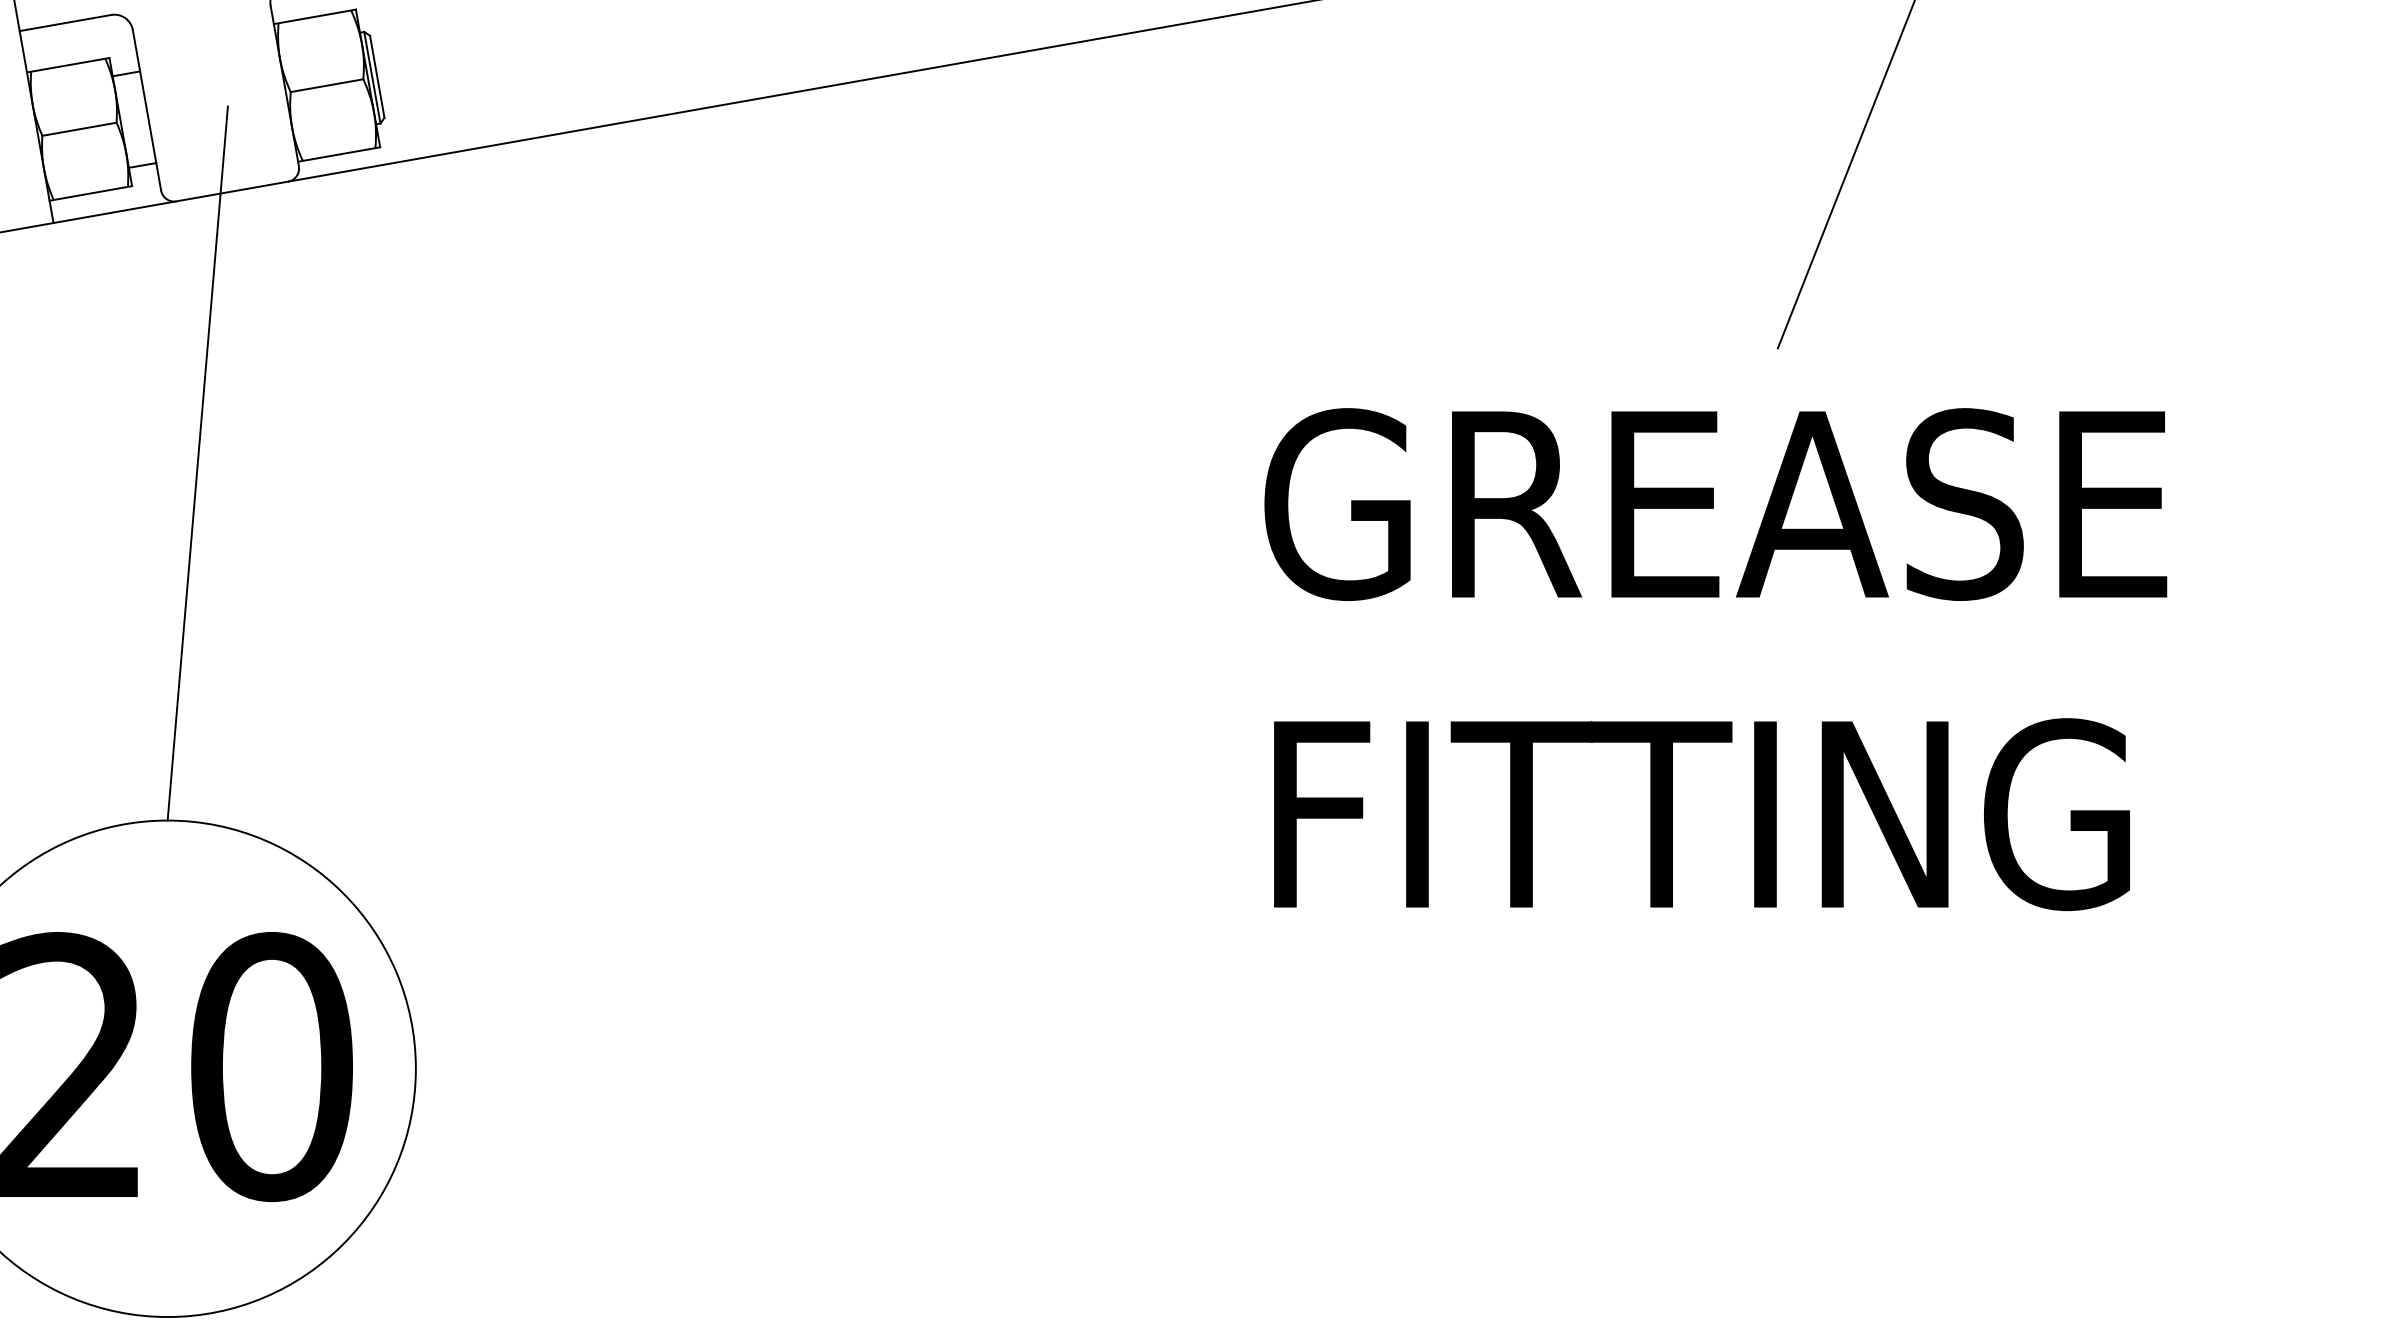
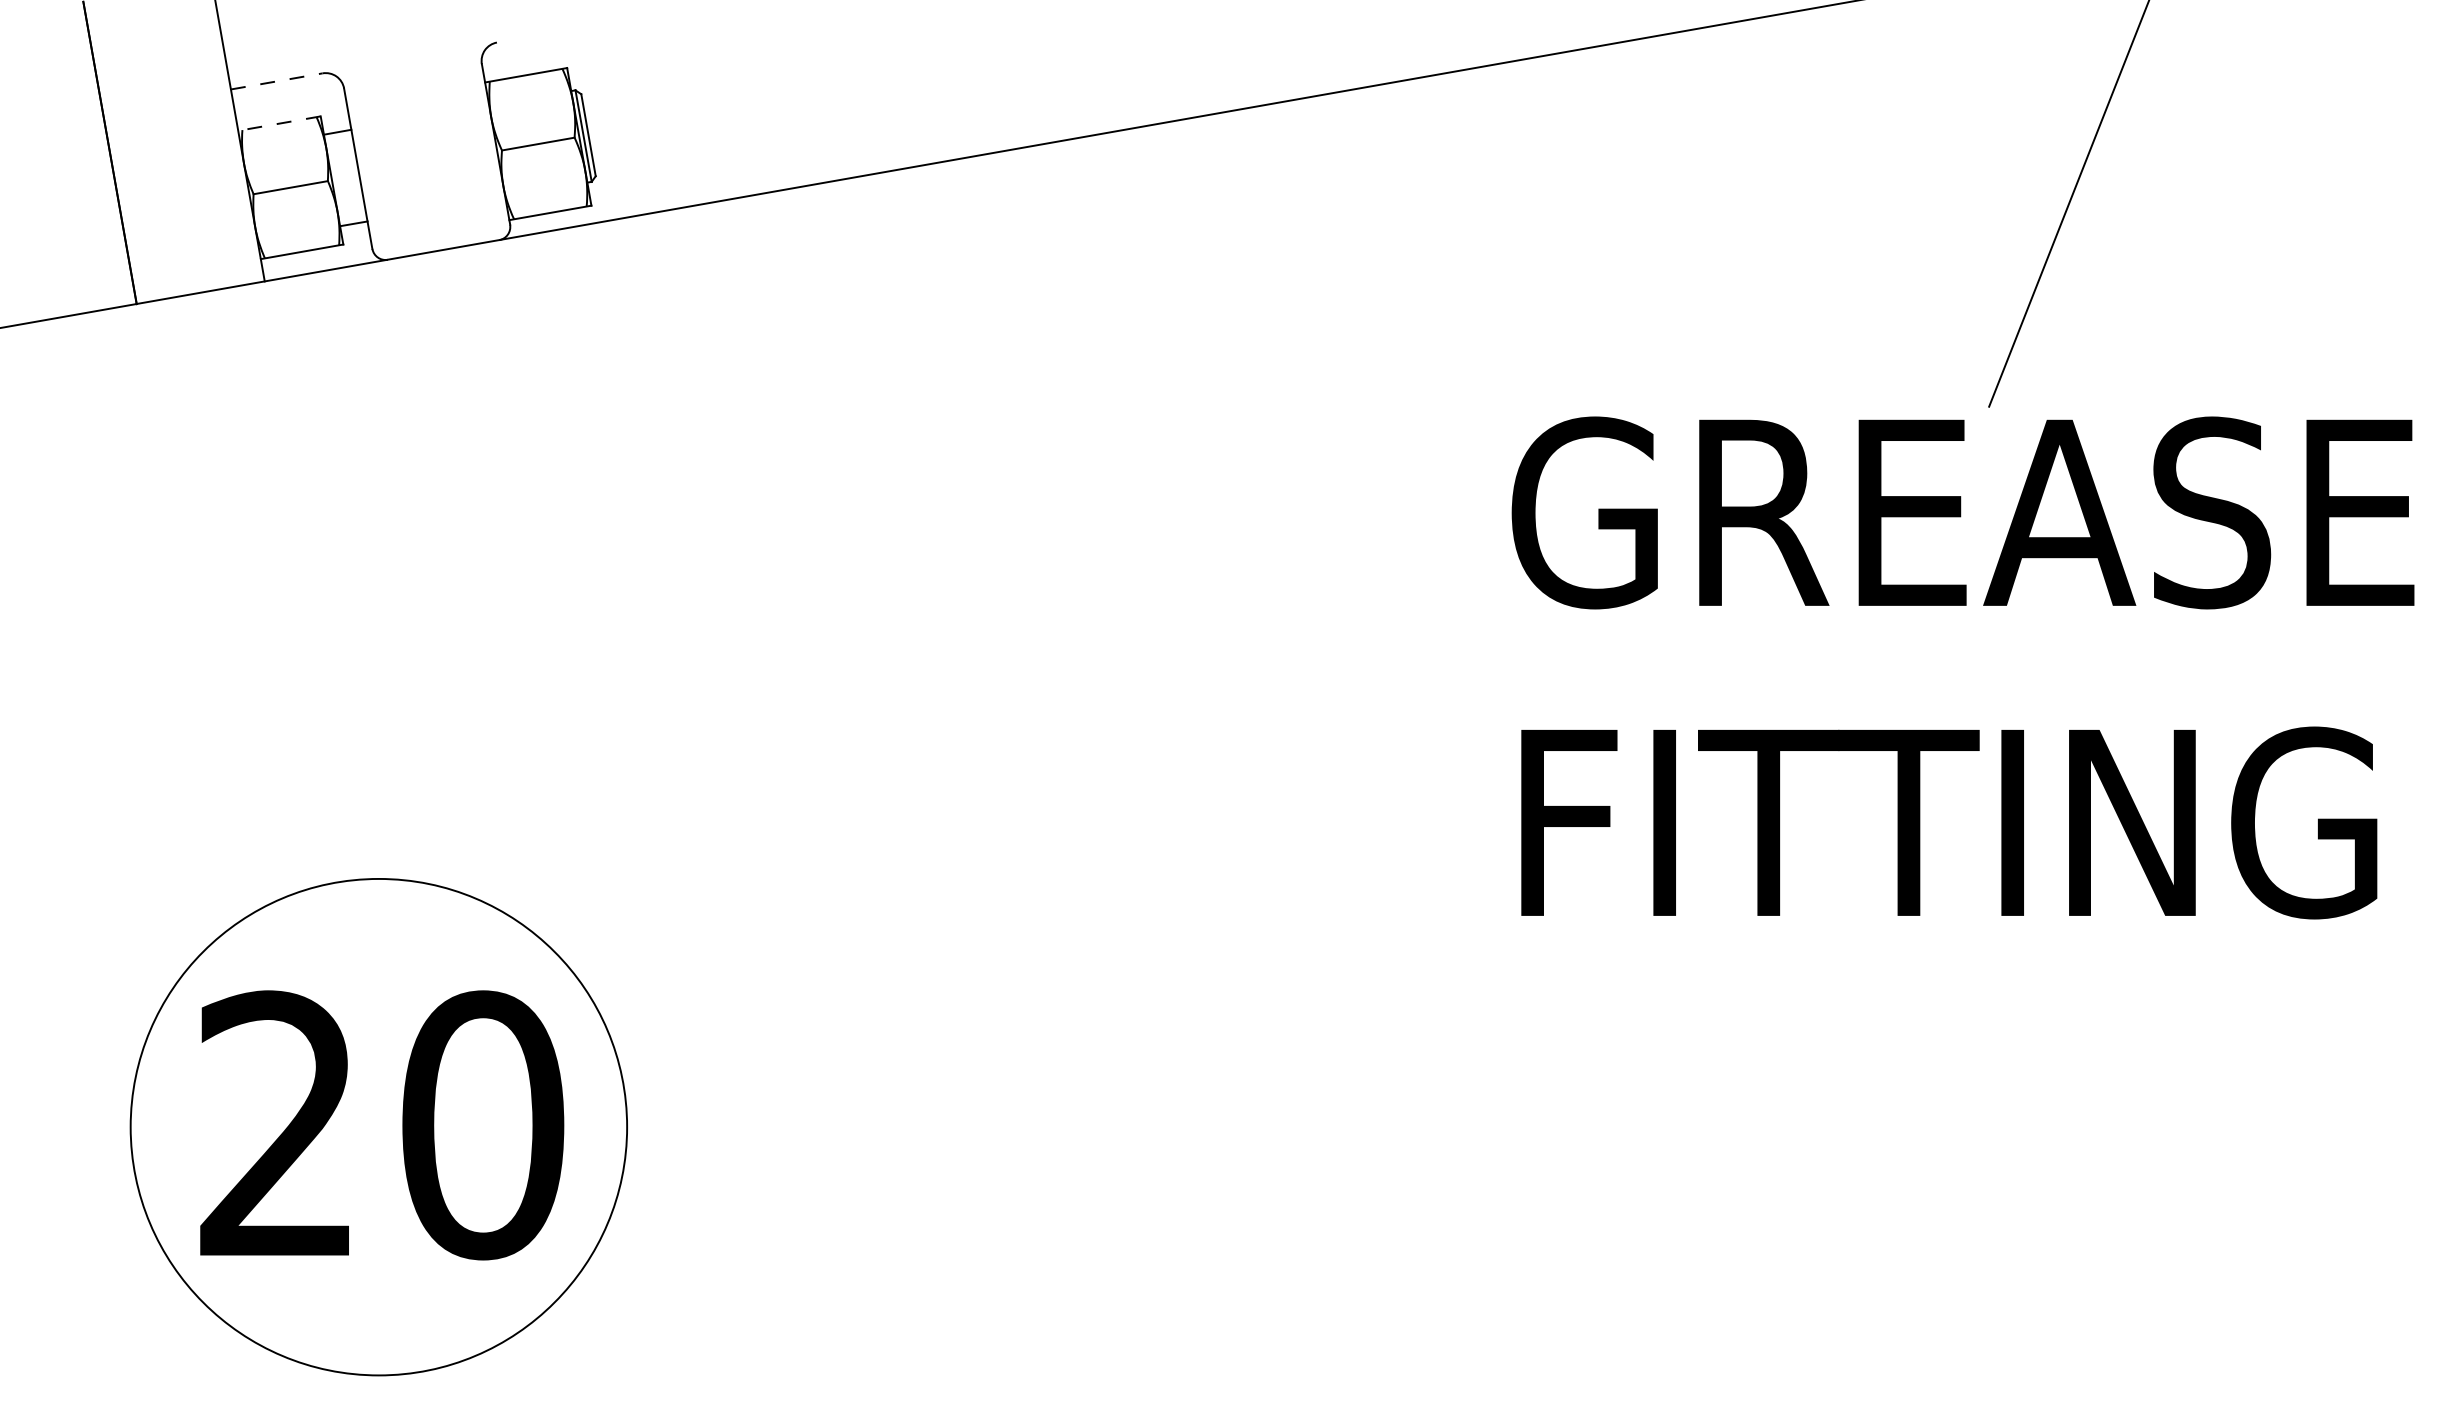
line: (66, 23) -> (277, 81), solid -> dashed
line: (68, 65) -> (279, 123), solid -> dashed
line: (197, 463) -> (408, 521), removed
text: (1715, 659) -> (1962, 667), moved

